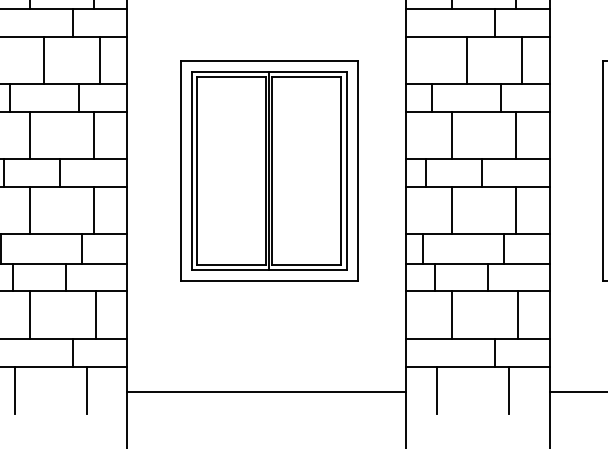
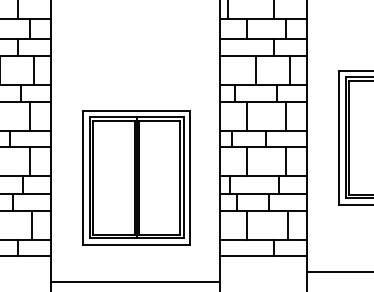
part: (268, 170) -> (136, 177), moved
line: (87, 389) -> (26, 270), removed
line: (437, 389) -> (238, 270), removed
line: (509, 389) -> (282, 270), removed
line: (265, 391) -> (134, 281), moved

